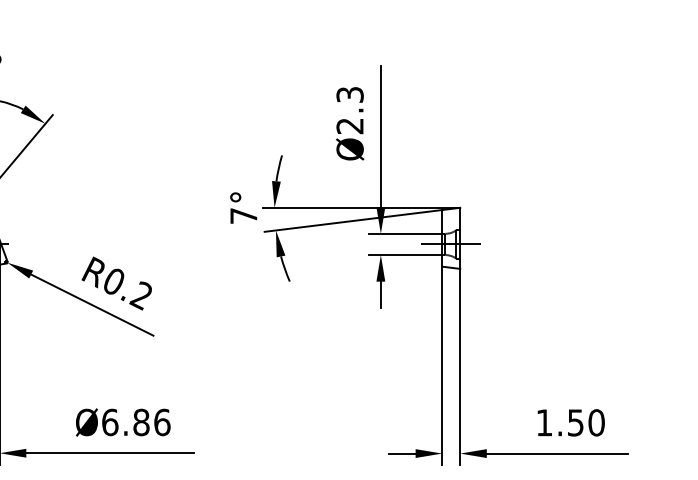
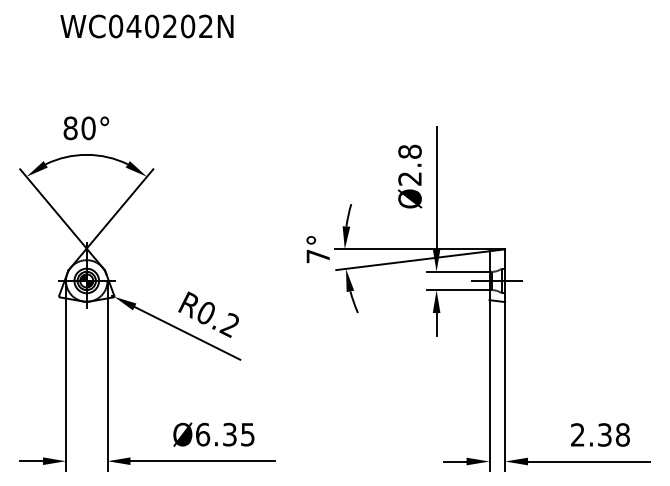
text: (349, 94) -> (409, 151), Ø2.3 -> Ø2.8
text: (152, 422) -> (239, 434), Ø6.86 -> Ø6.35
text: (570, 422) -> (600, 434), 1.50 -> 2.38

